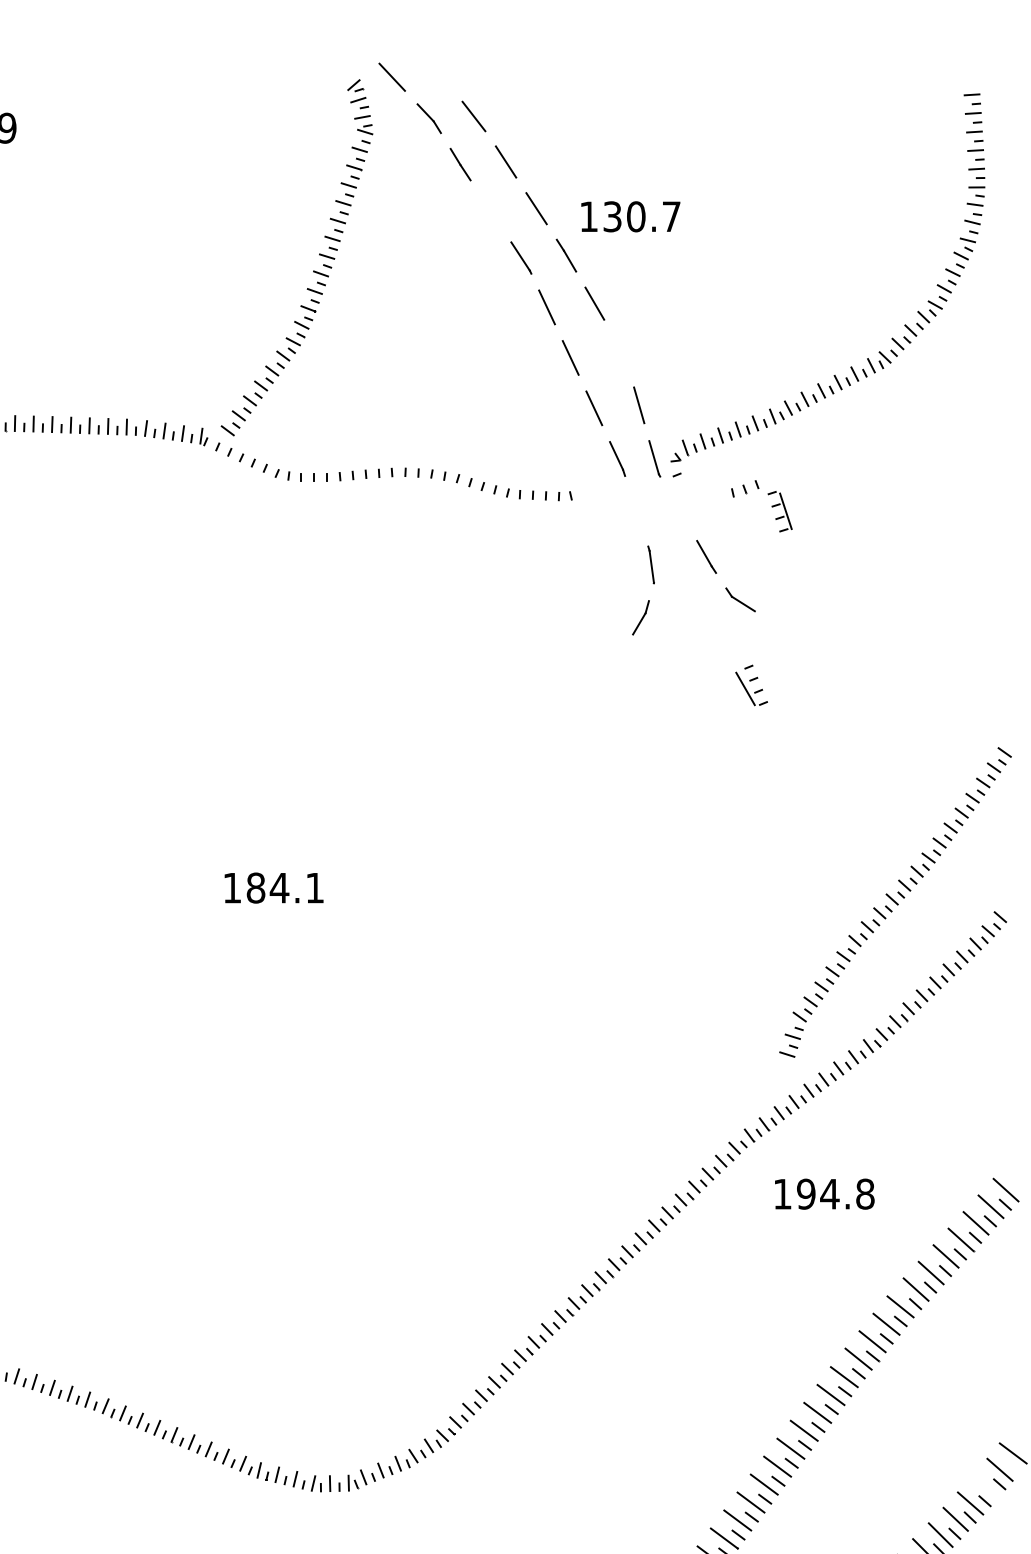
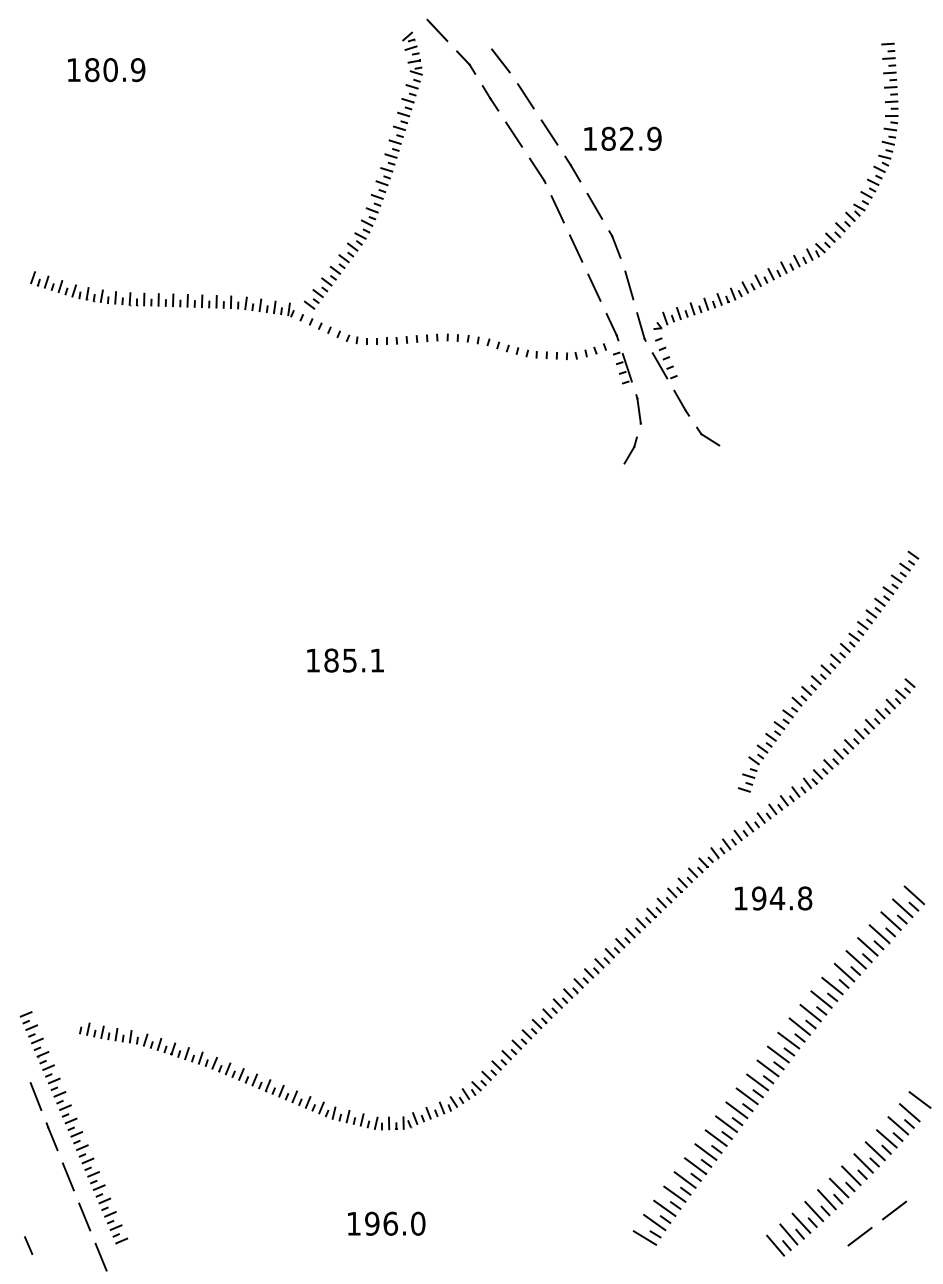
line: (490, 211) -> (513, 134), added
text: (642, 216) -> (631, 138), 130.7 -> 182.9
line: (620, 352) -> (614, 244), added
part: (771, 505) -> (616, 363), moved
part: (751, 684) -> (664, 362), moved
text: (279, 887) -> (349, 660), 184.1 -> 185.1
line: (985, 1486) -> (898, 1125), added

